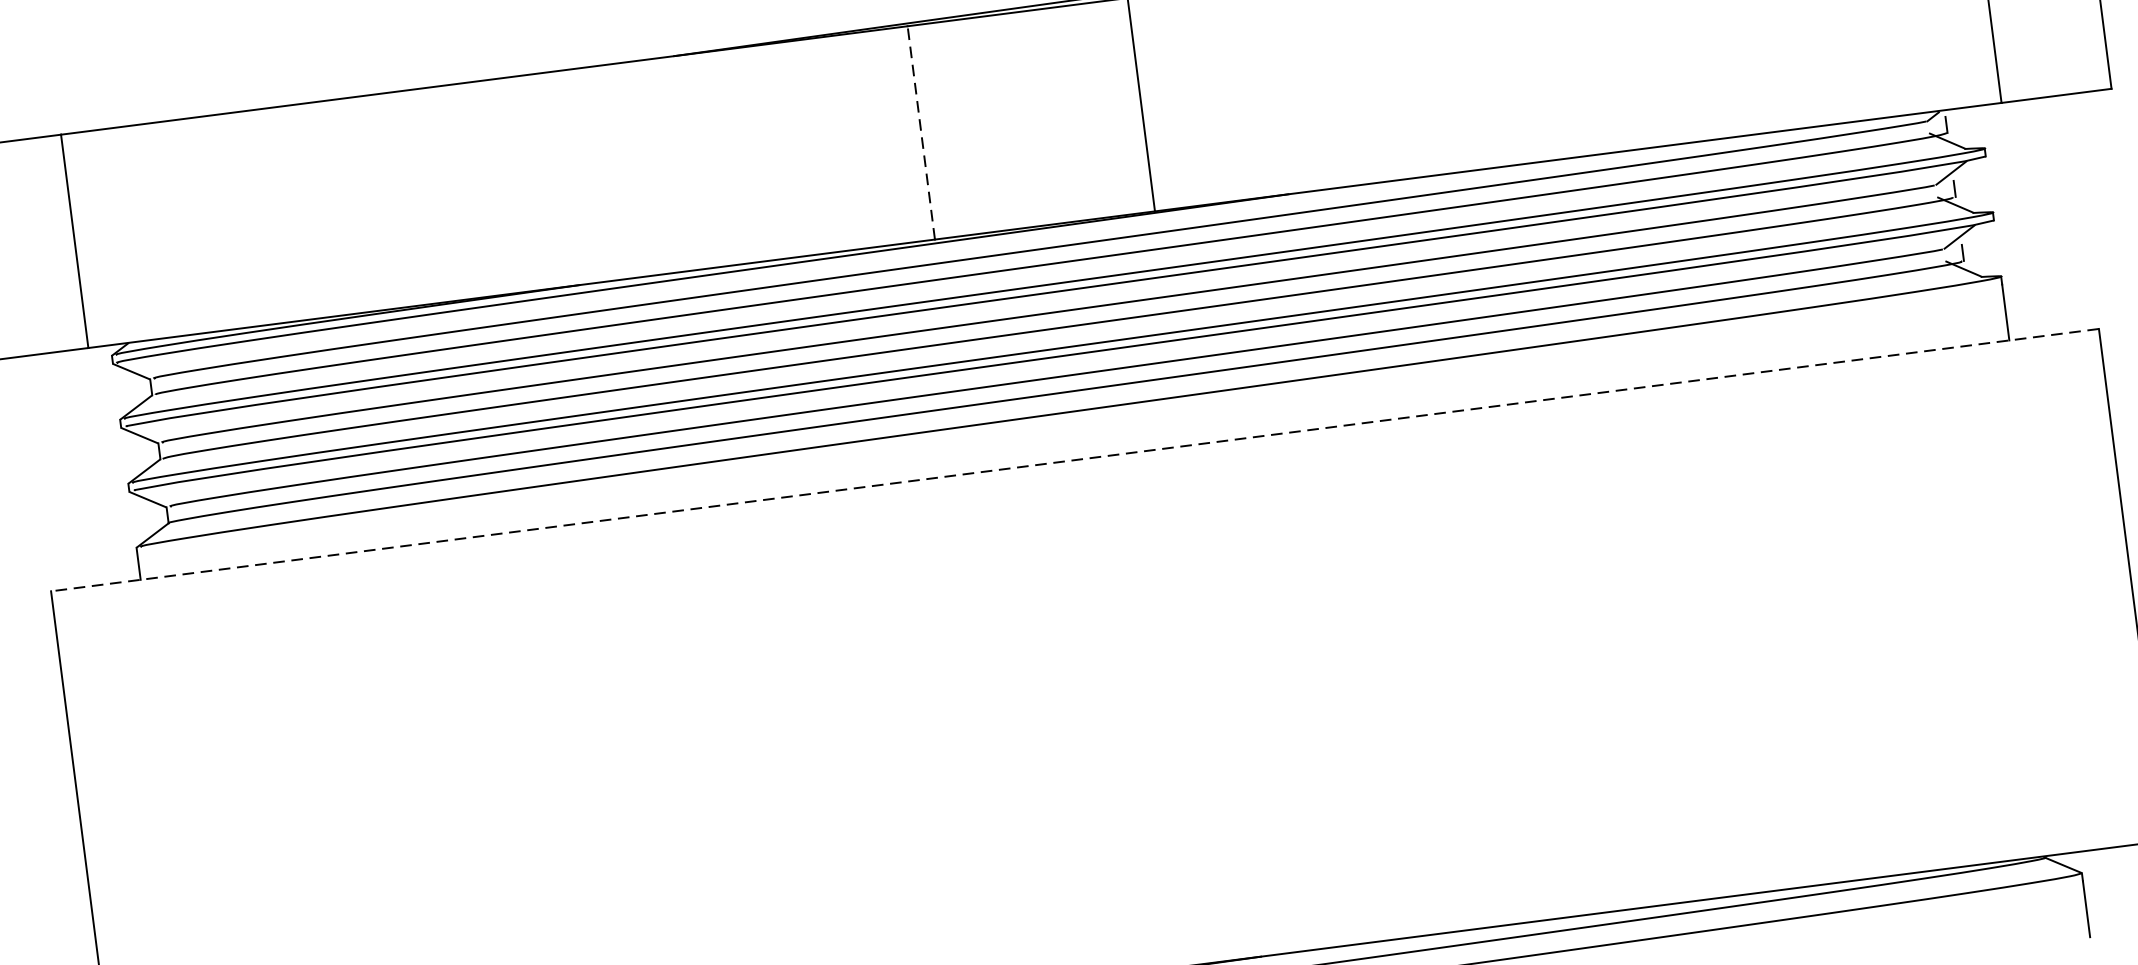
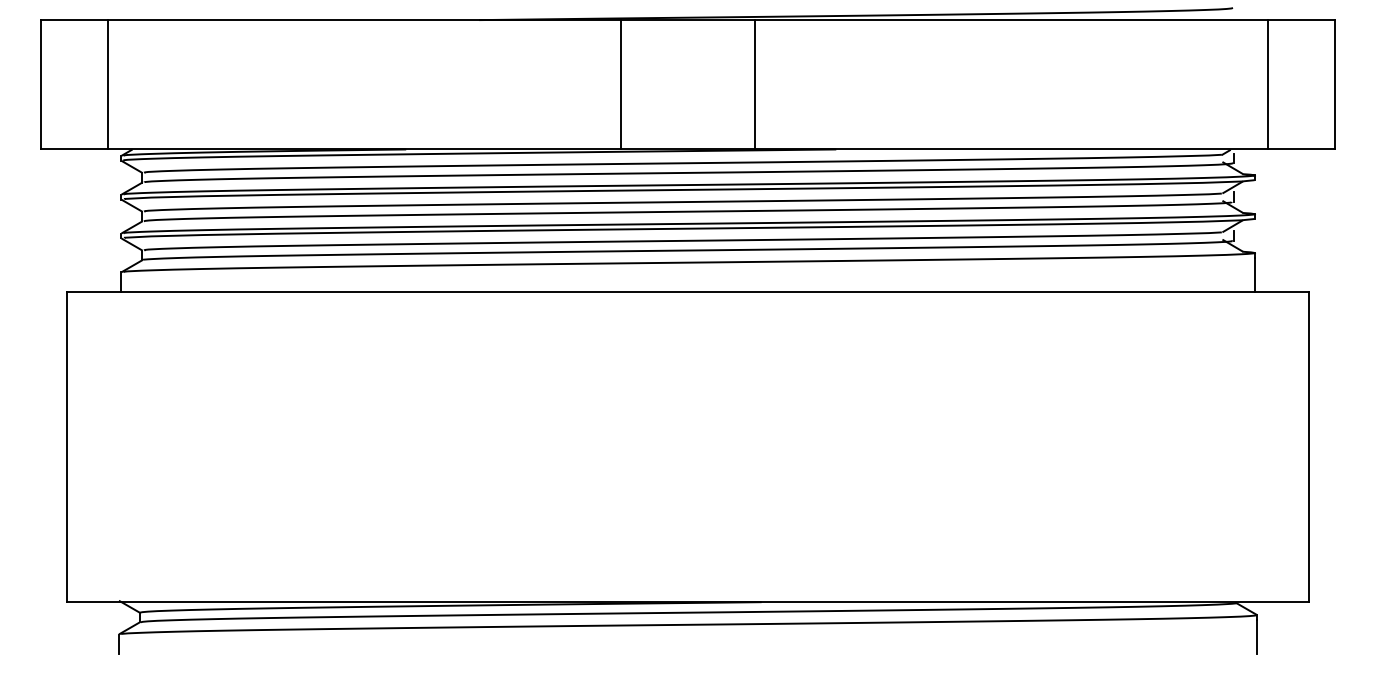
line: (921, 132) -> (621, 84), dashed -> solid
line: (1074, 459) -> (687, 291), dashed -> solid

